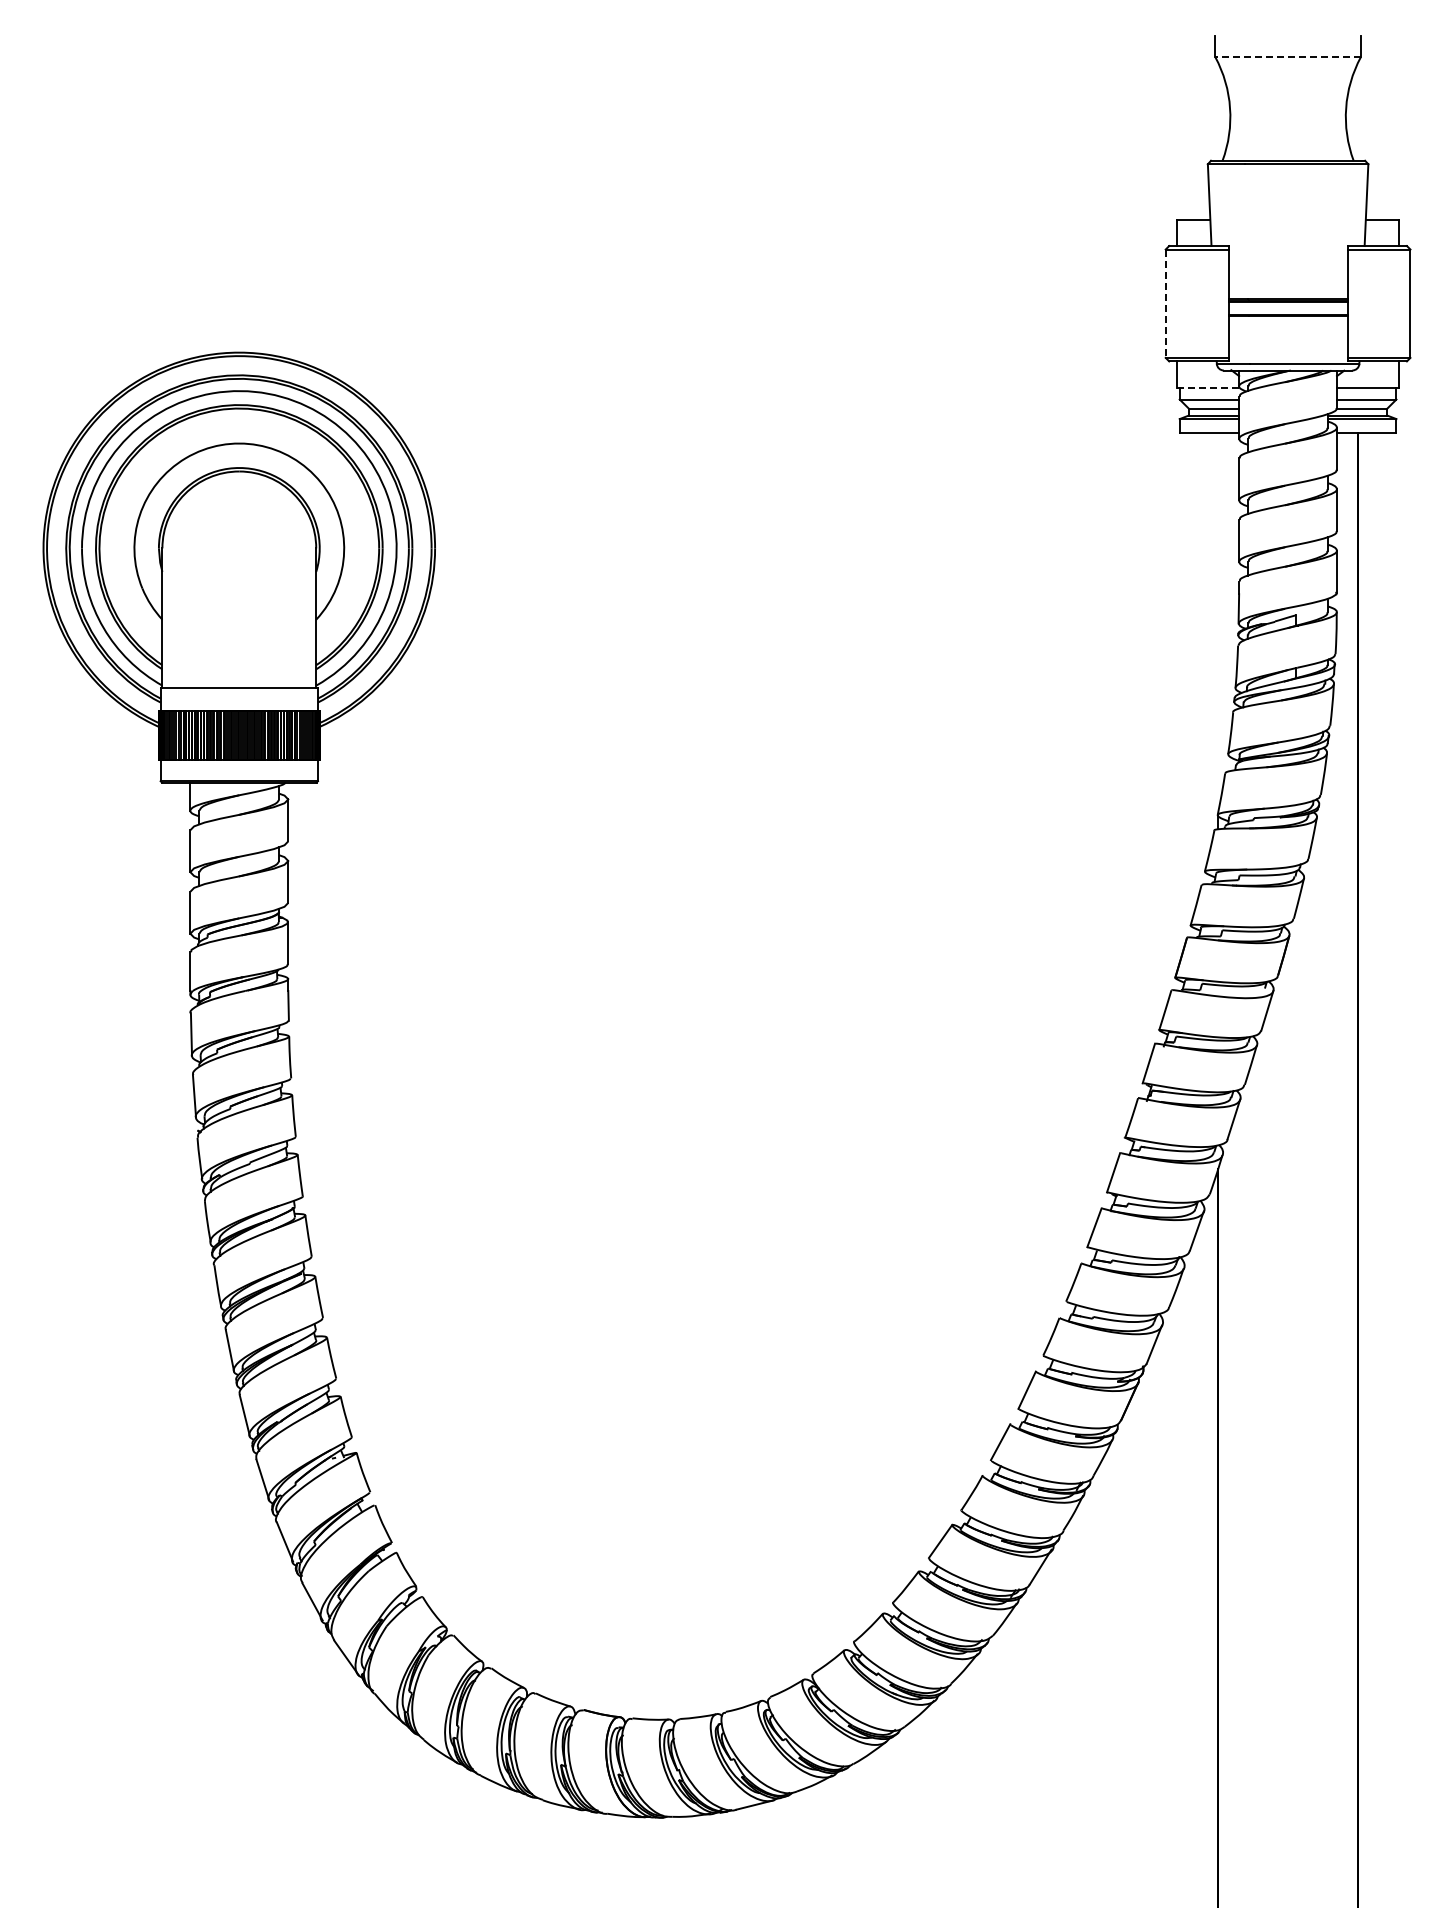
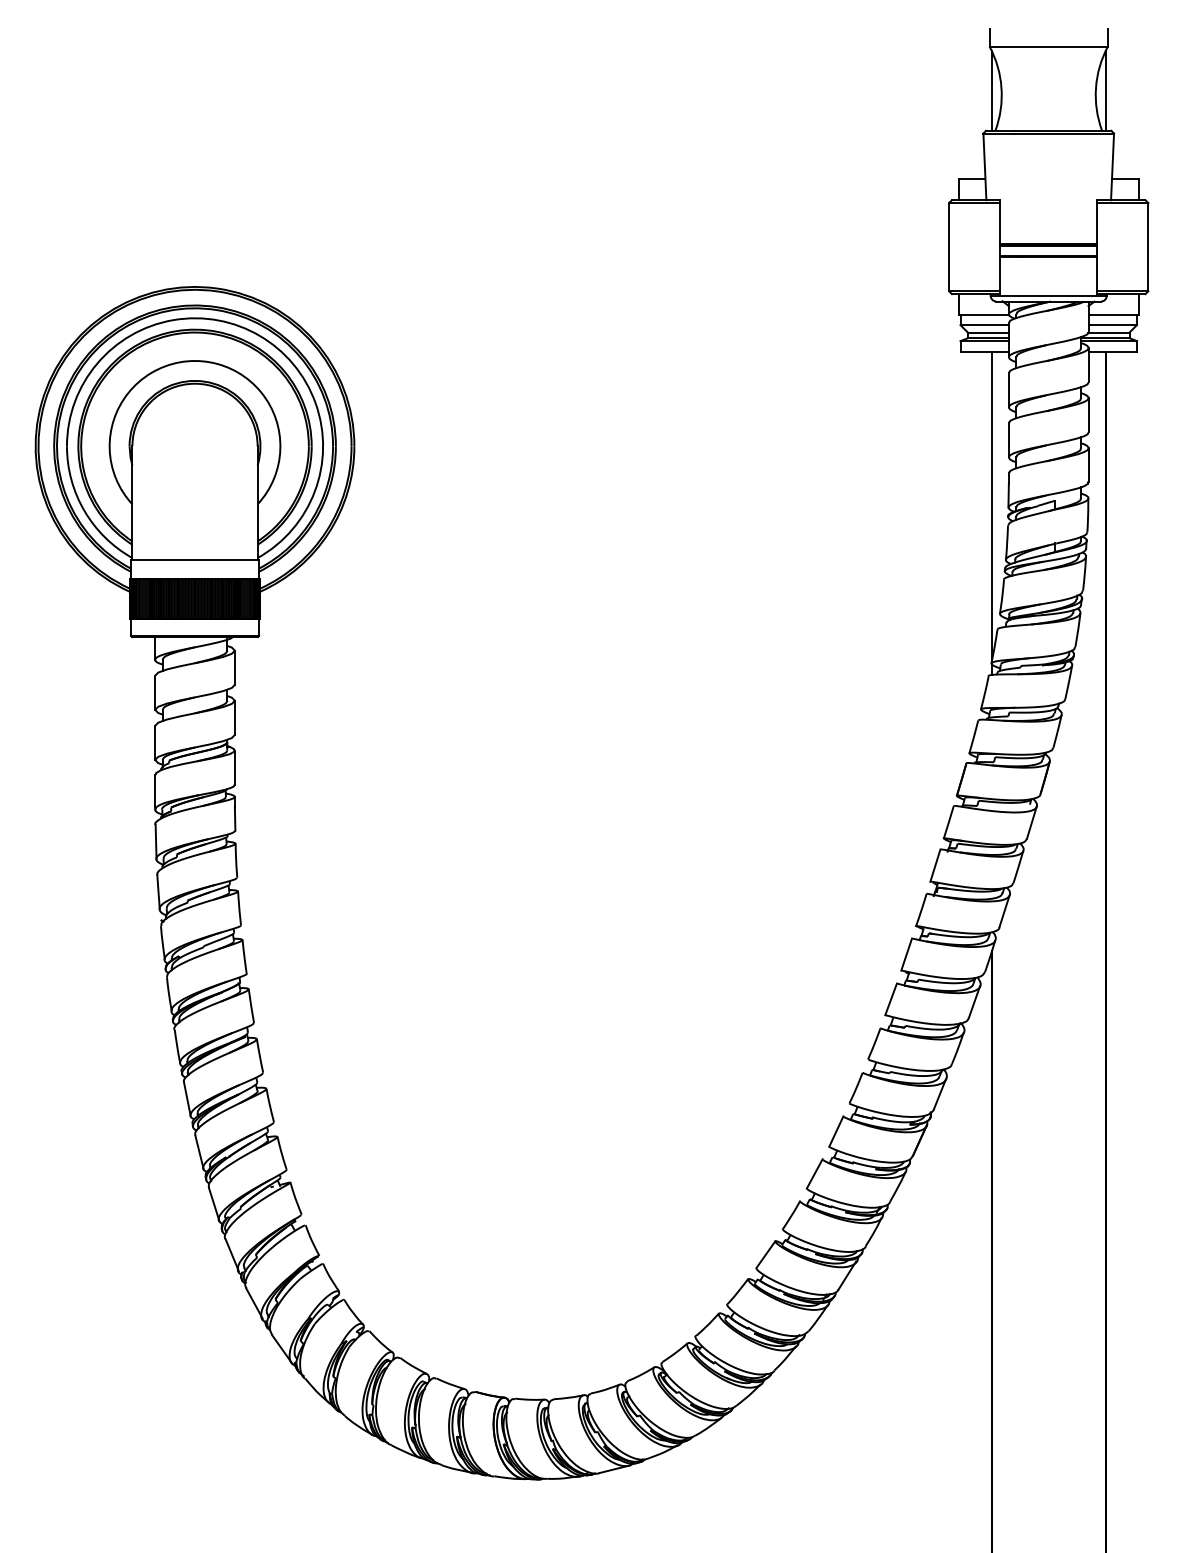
line: (1288, 57) -> (1049, 46), dashed -> solid
line: (1218, 111) -> (992, 90), added
line: (1357, 111) -> (1105, 90), added
line: (1165, 304) -> (948, 247), dashed -> solid
line: (1209, 387) -> (984, 315), dashed -> solid
line: (1218, 622) -> (992, 506), added

